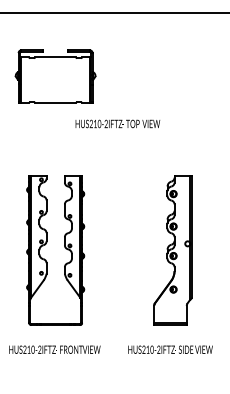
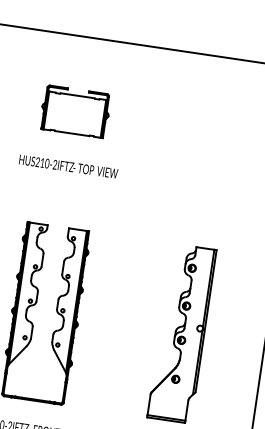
part: (55, 76) -> (75, 111), size x0.71
text: (117, 123) -> (68, 166), moved

